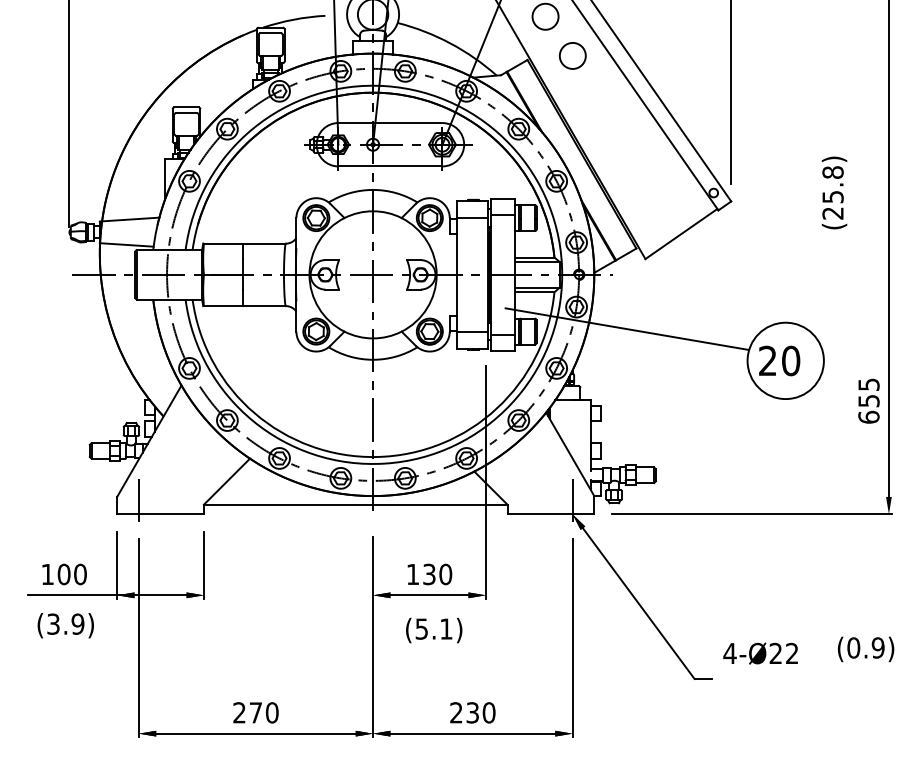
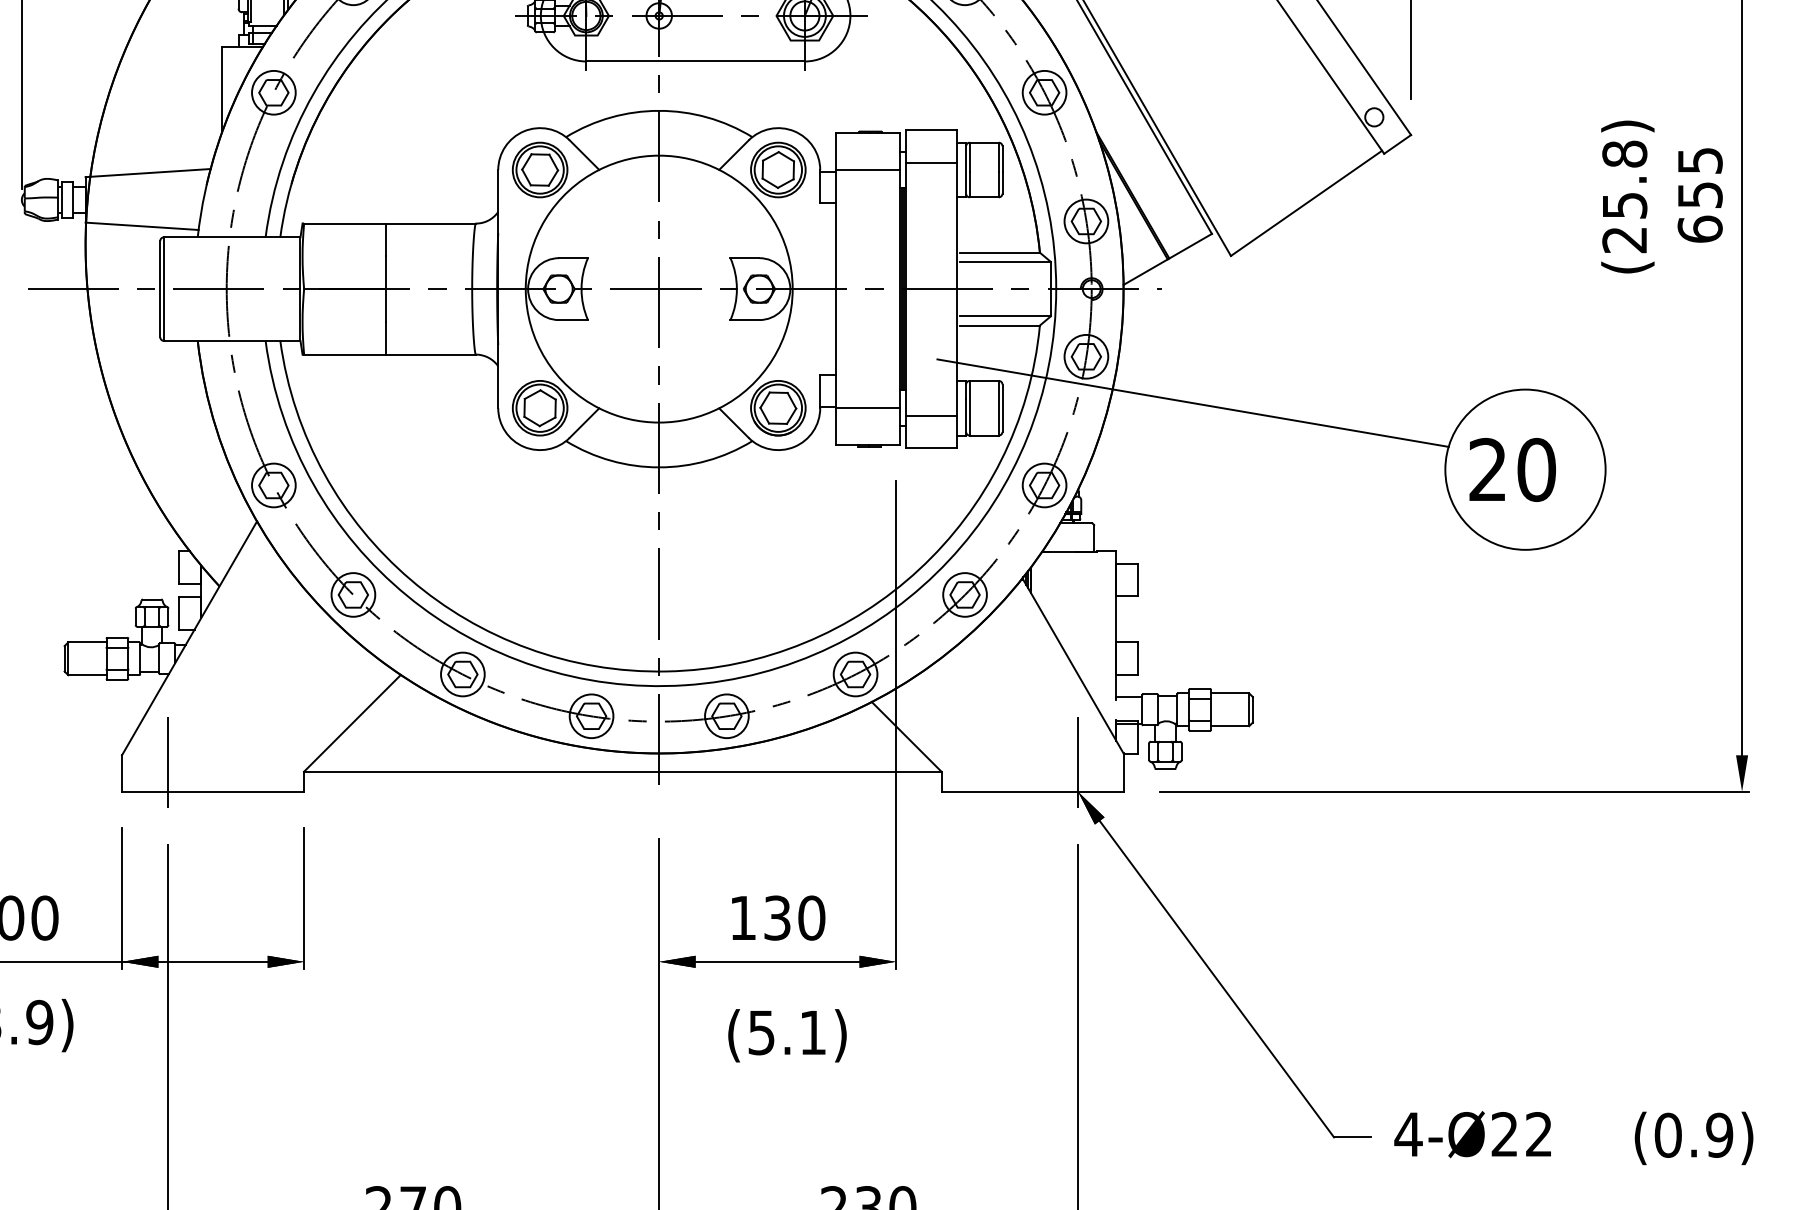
text: (834, 192) -> (1627, 195), moved
text: (868, 400) -> (1699, 193), moved
text: (865, 649) -> (1692, 1138), moved
text: (760, 653) -> (1472, 1134), moved

